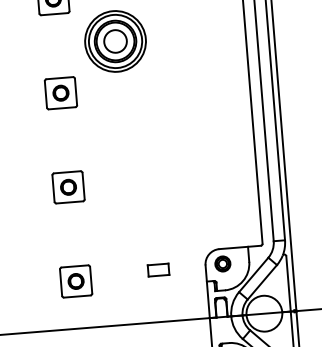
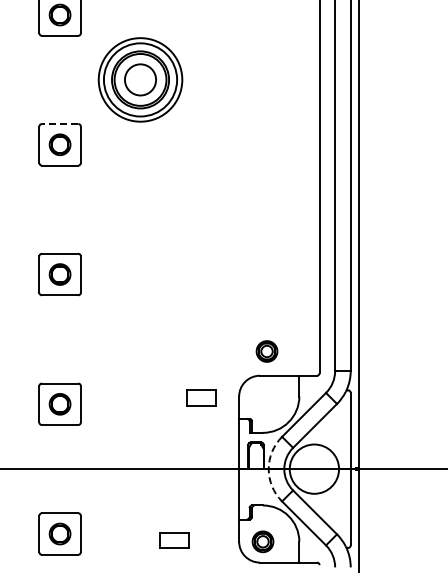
line: (59, 78) -> (59, 124), solid -> dashed
part: (222, 264) -> (266, 351), moved
part: (158, 269) -> (201, 397), moved
arc: (231, 316) -> (268, 469), solid -> dashed

